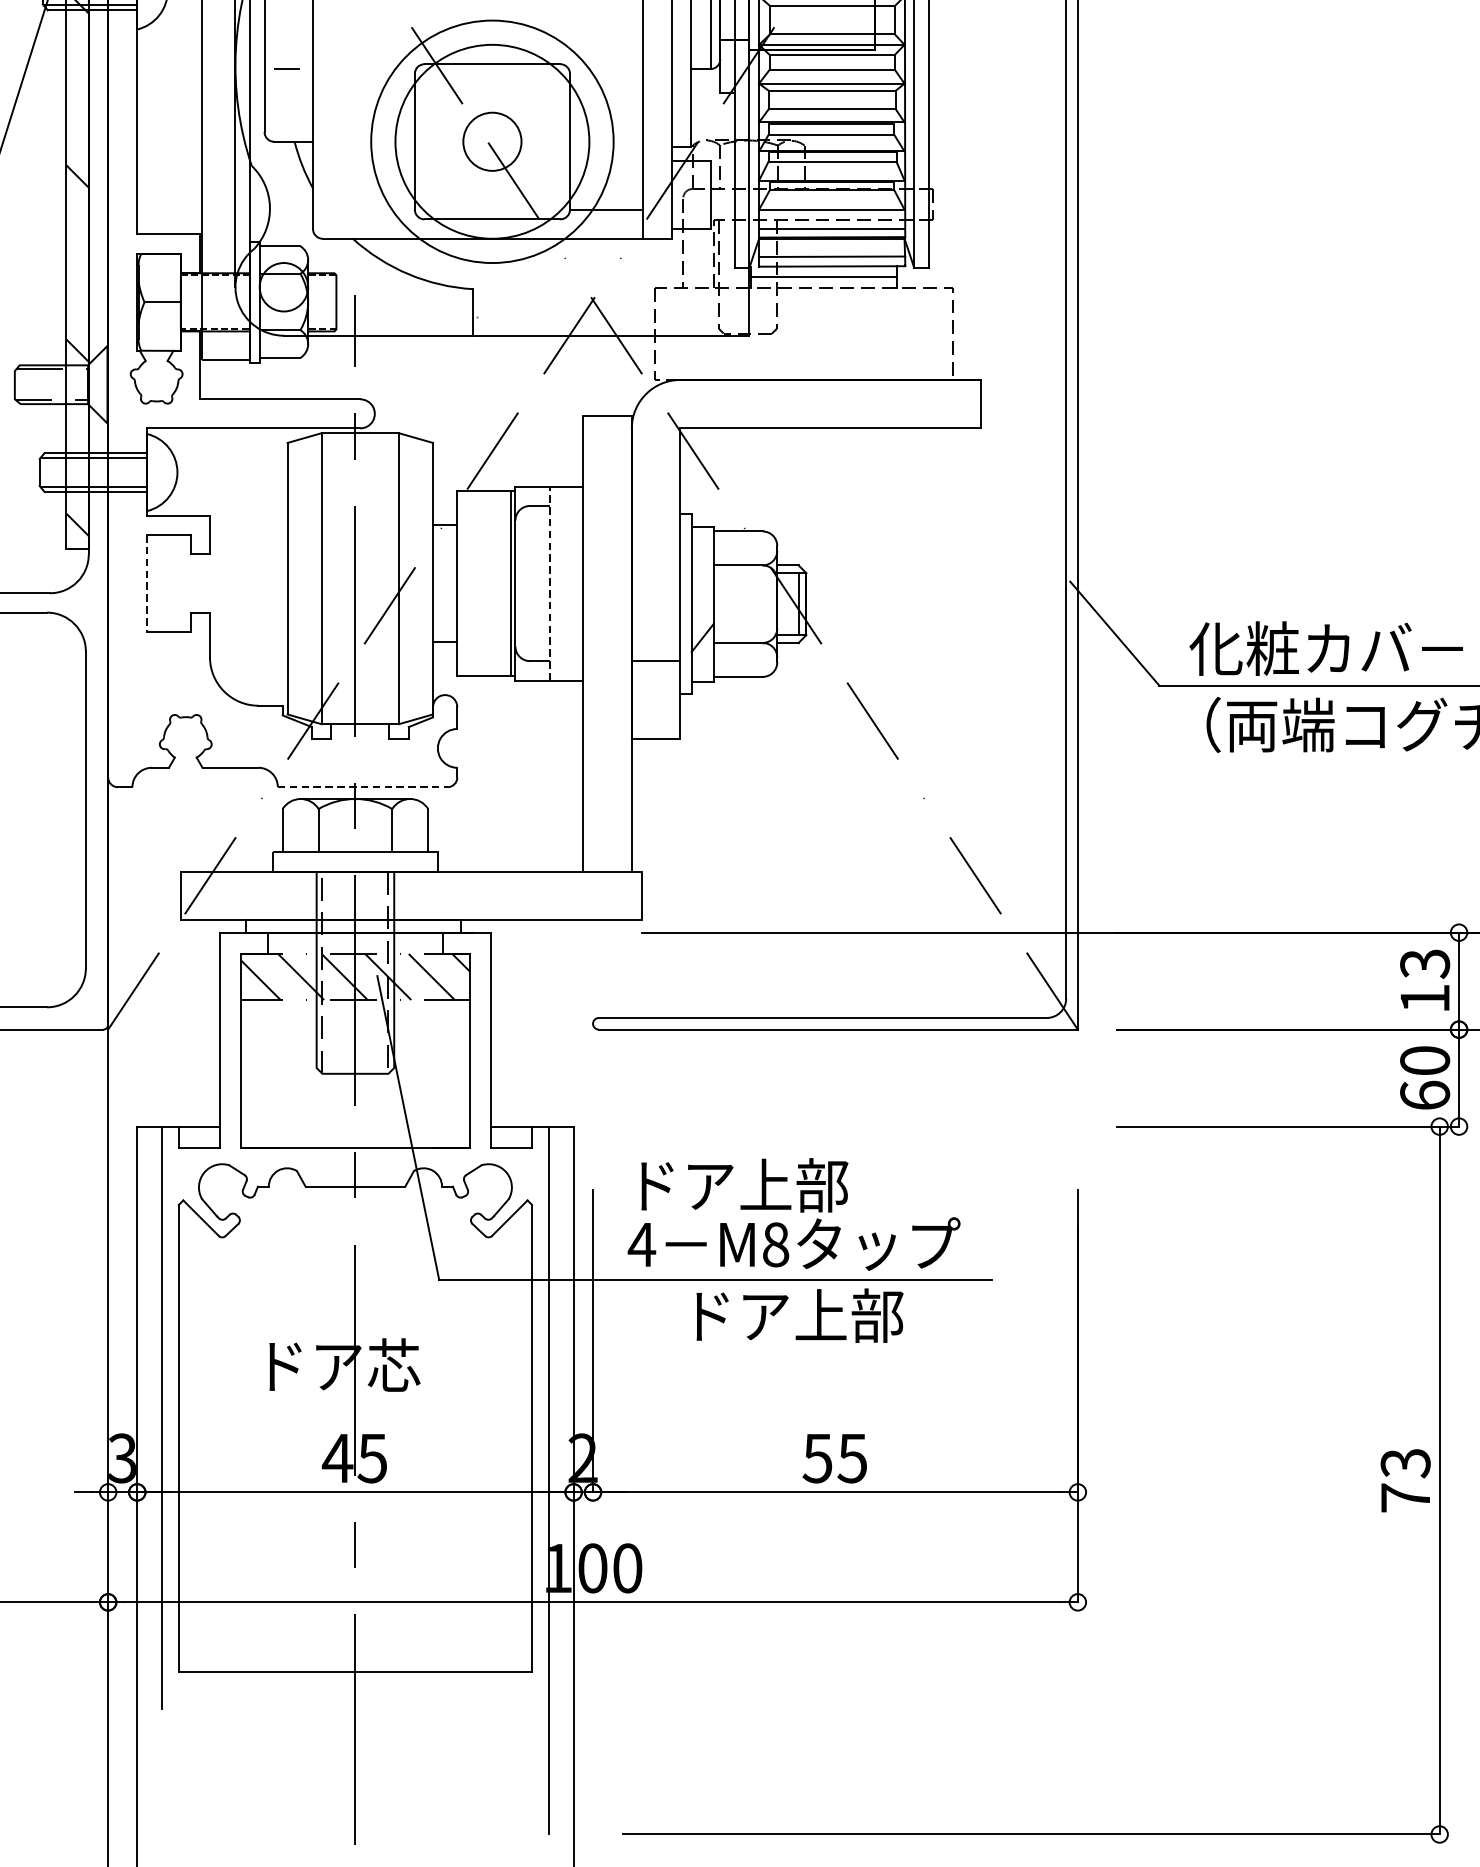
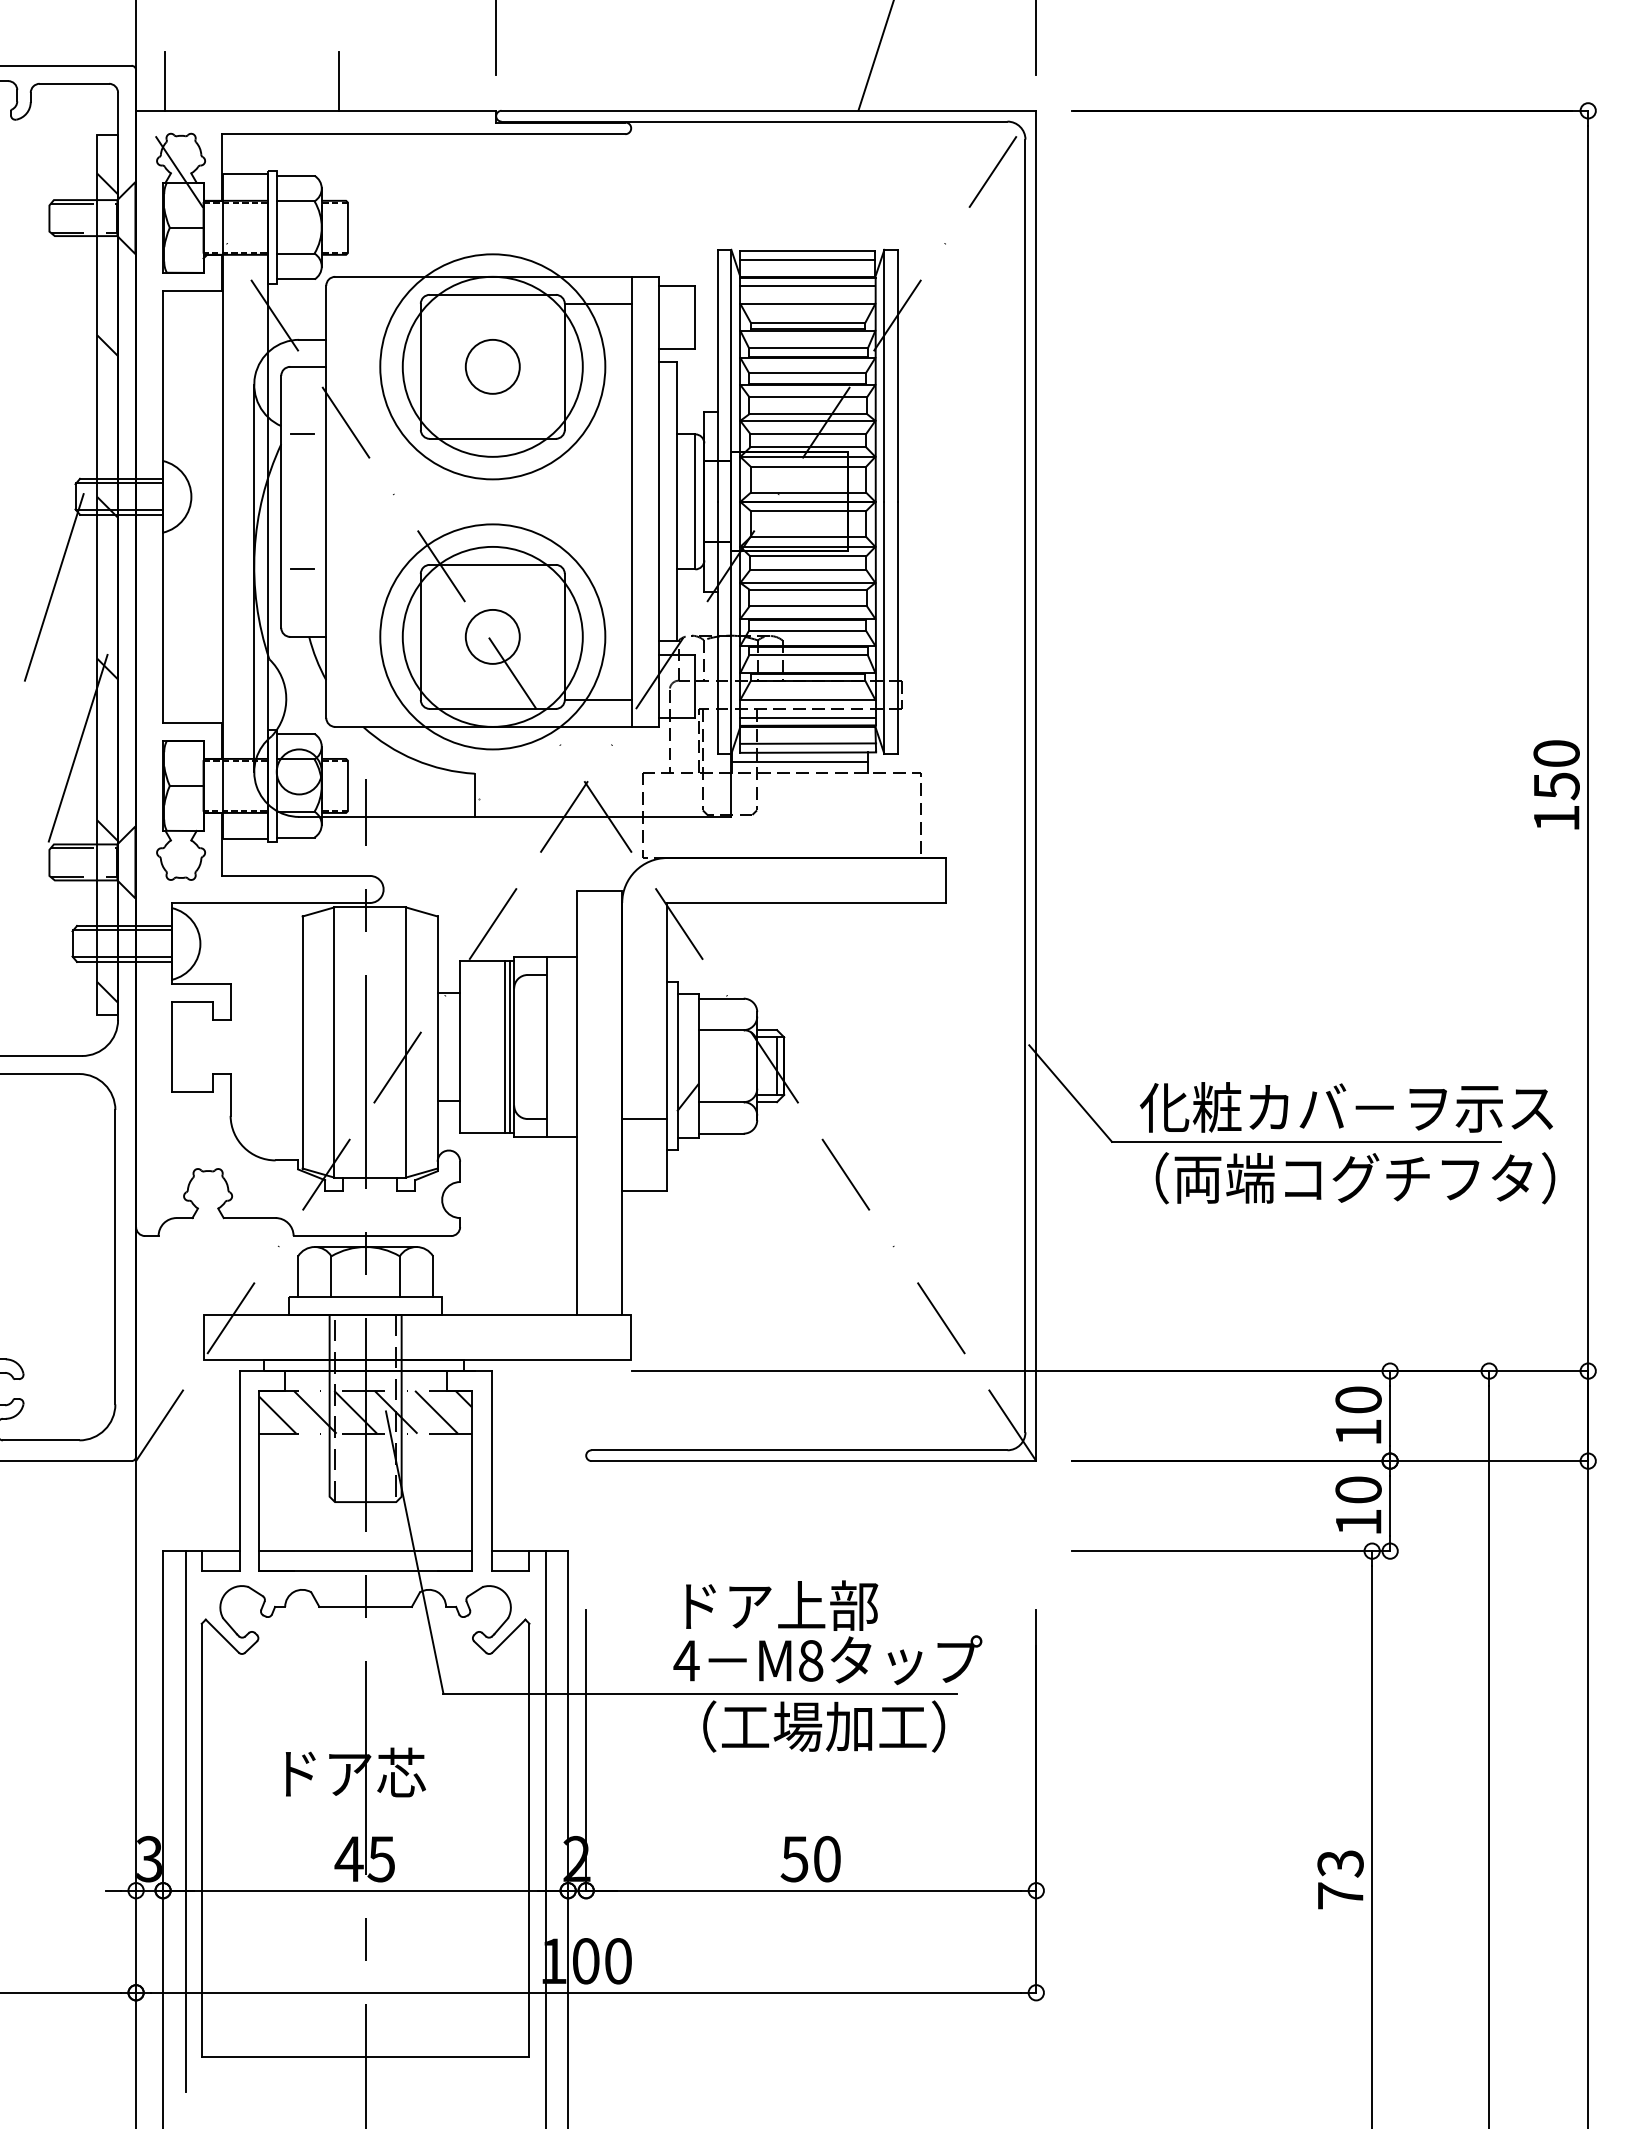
line: (45, 260) -> (77, 747), added
line: (506, 583) -> (505, 1046), added
line: (550, 583) -> (546, 1046), dashed -> solid
line: (147, 584) -> (172, 1047), dashed -> solid
line: (362, 787) -> (372, 1236), dashed -> solid
text: (1424, 964) -> (1358, 1400), 13 -> 10
text: (1424, 1094) -> (1358, 1521), 60 -> 10
line: (355, 1126) -> (365, 1551), added
text: (793, 1214) -> (827, 1632), moved
text: (837, 1315) -> (813, 1726), ドア上部 -> （工場加工）
text: (851, 1458) -> (826, 1859), 55 -> 50

